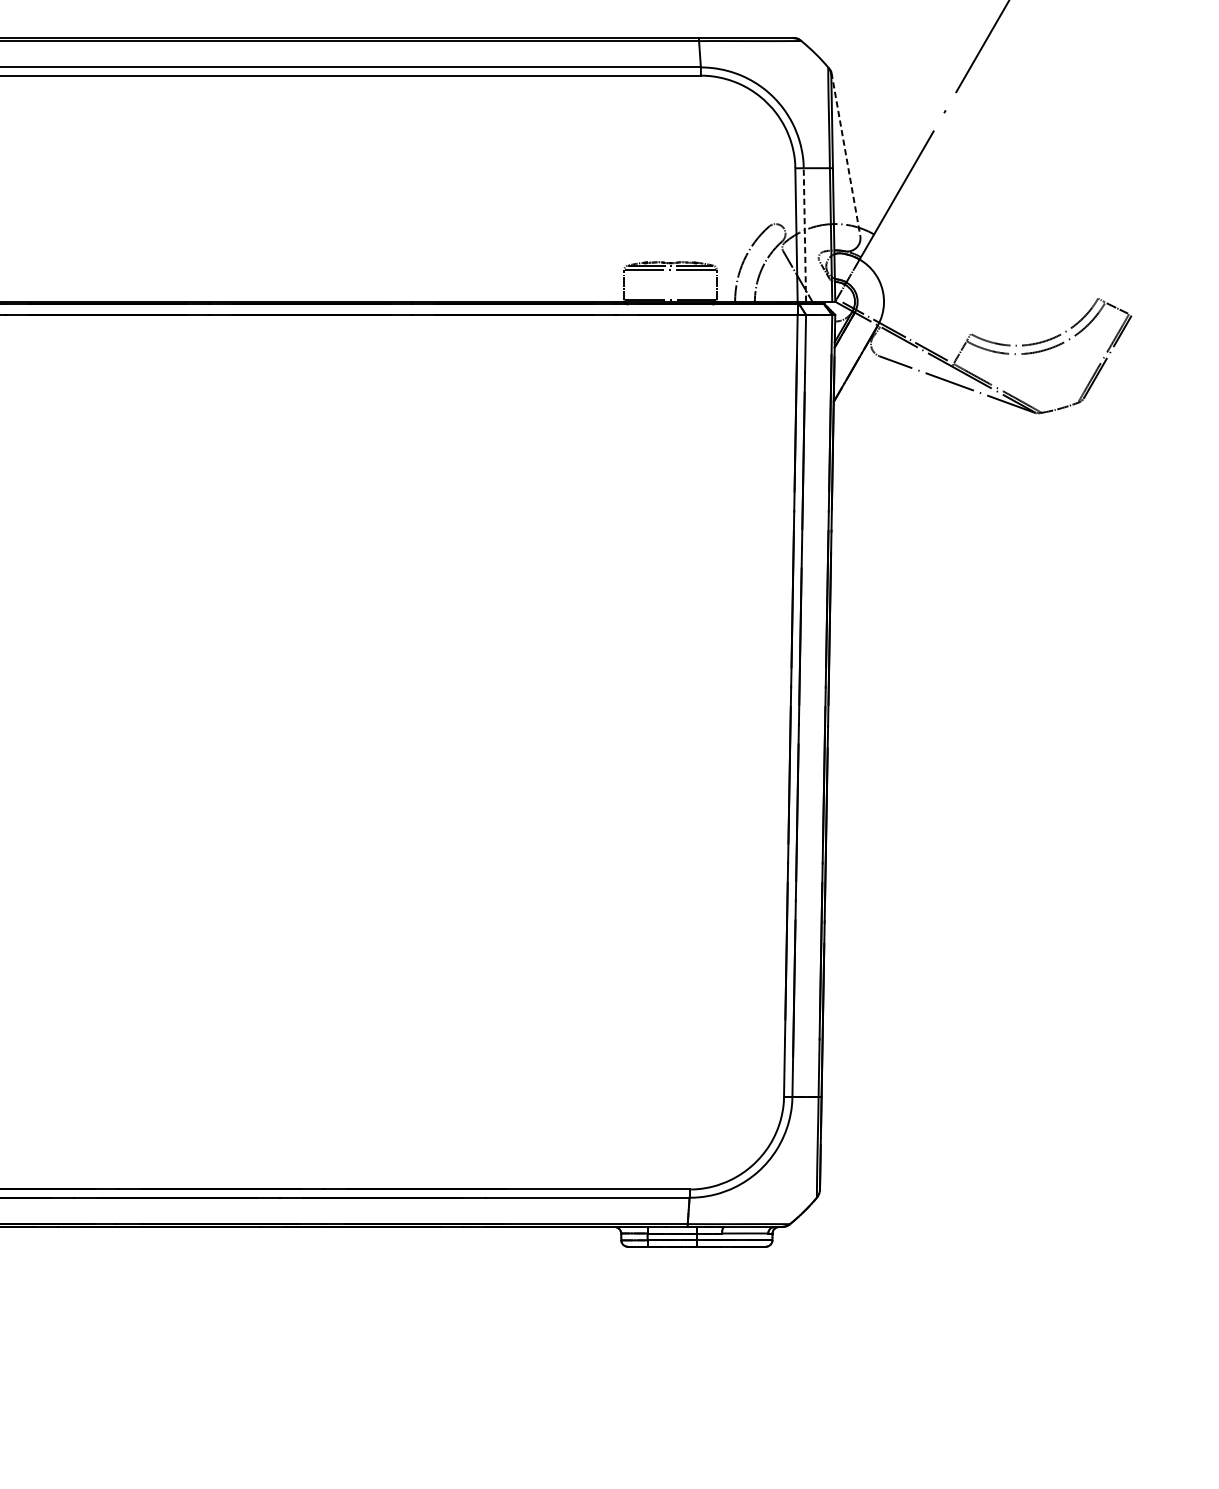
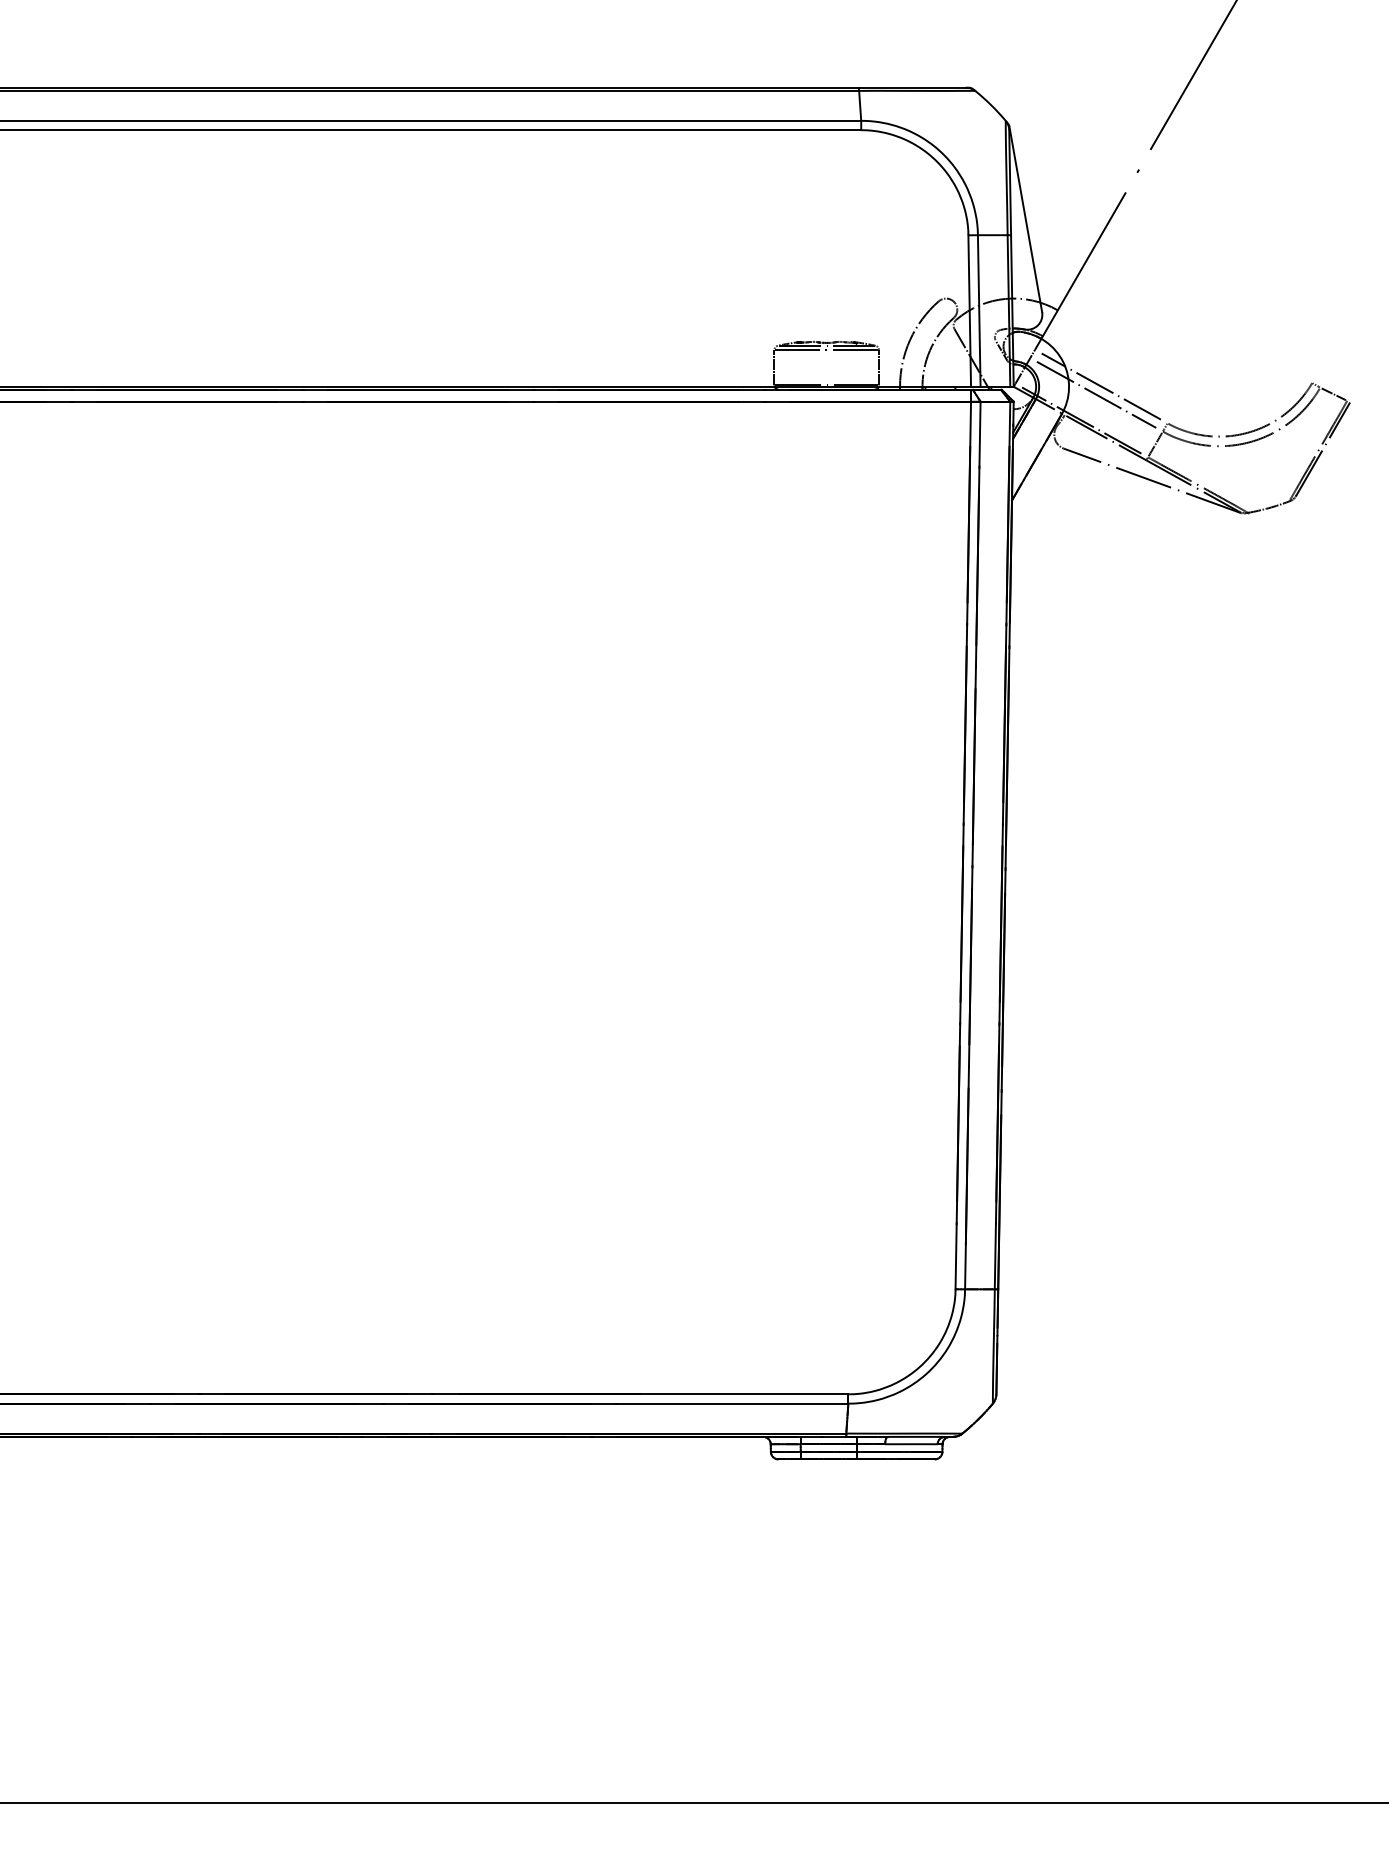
line: (845, 155) -> (1025, 220), dashed -> solid
line: (805, 235) -> (979, 311), dashed -> solid
line: (911, 301) -> (1100, 386), added
line: (908, 308) -> (1096, 394), added

